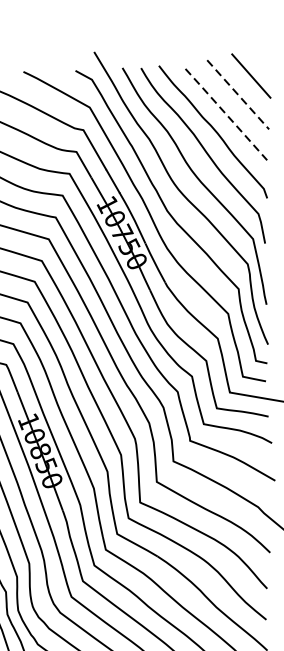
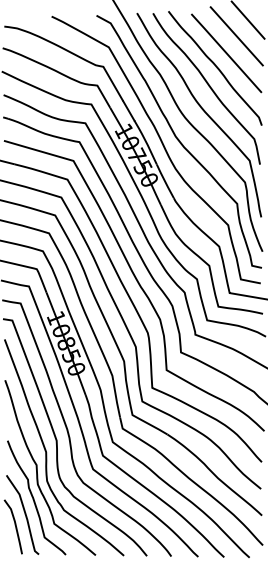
line: (238, 94) -> (237, 36), dashed -> solid
line: (226, 113) -> (226, 52), dashed -> solid

